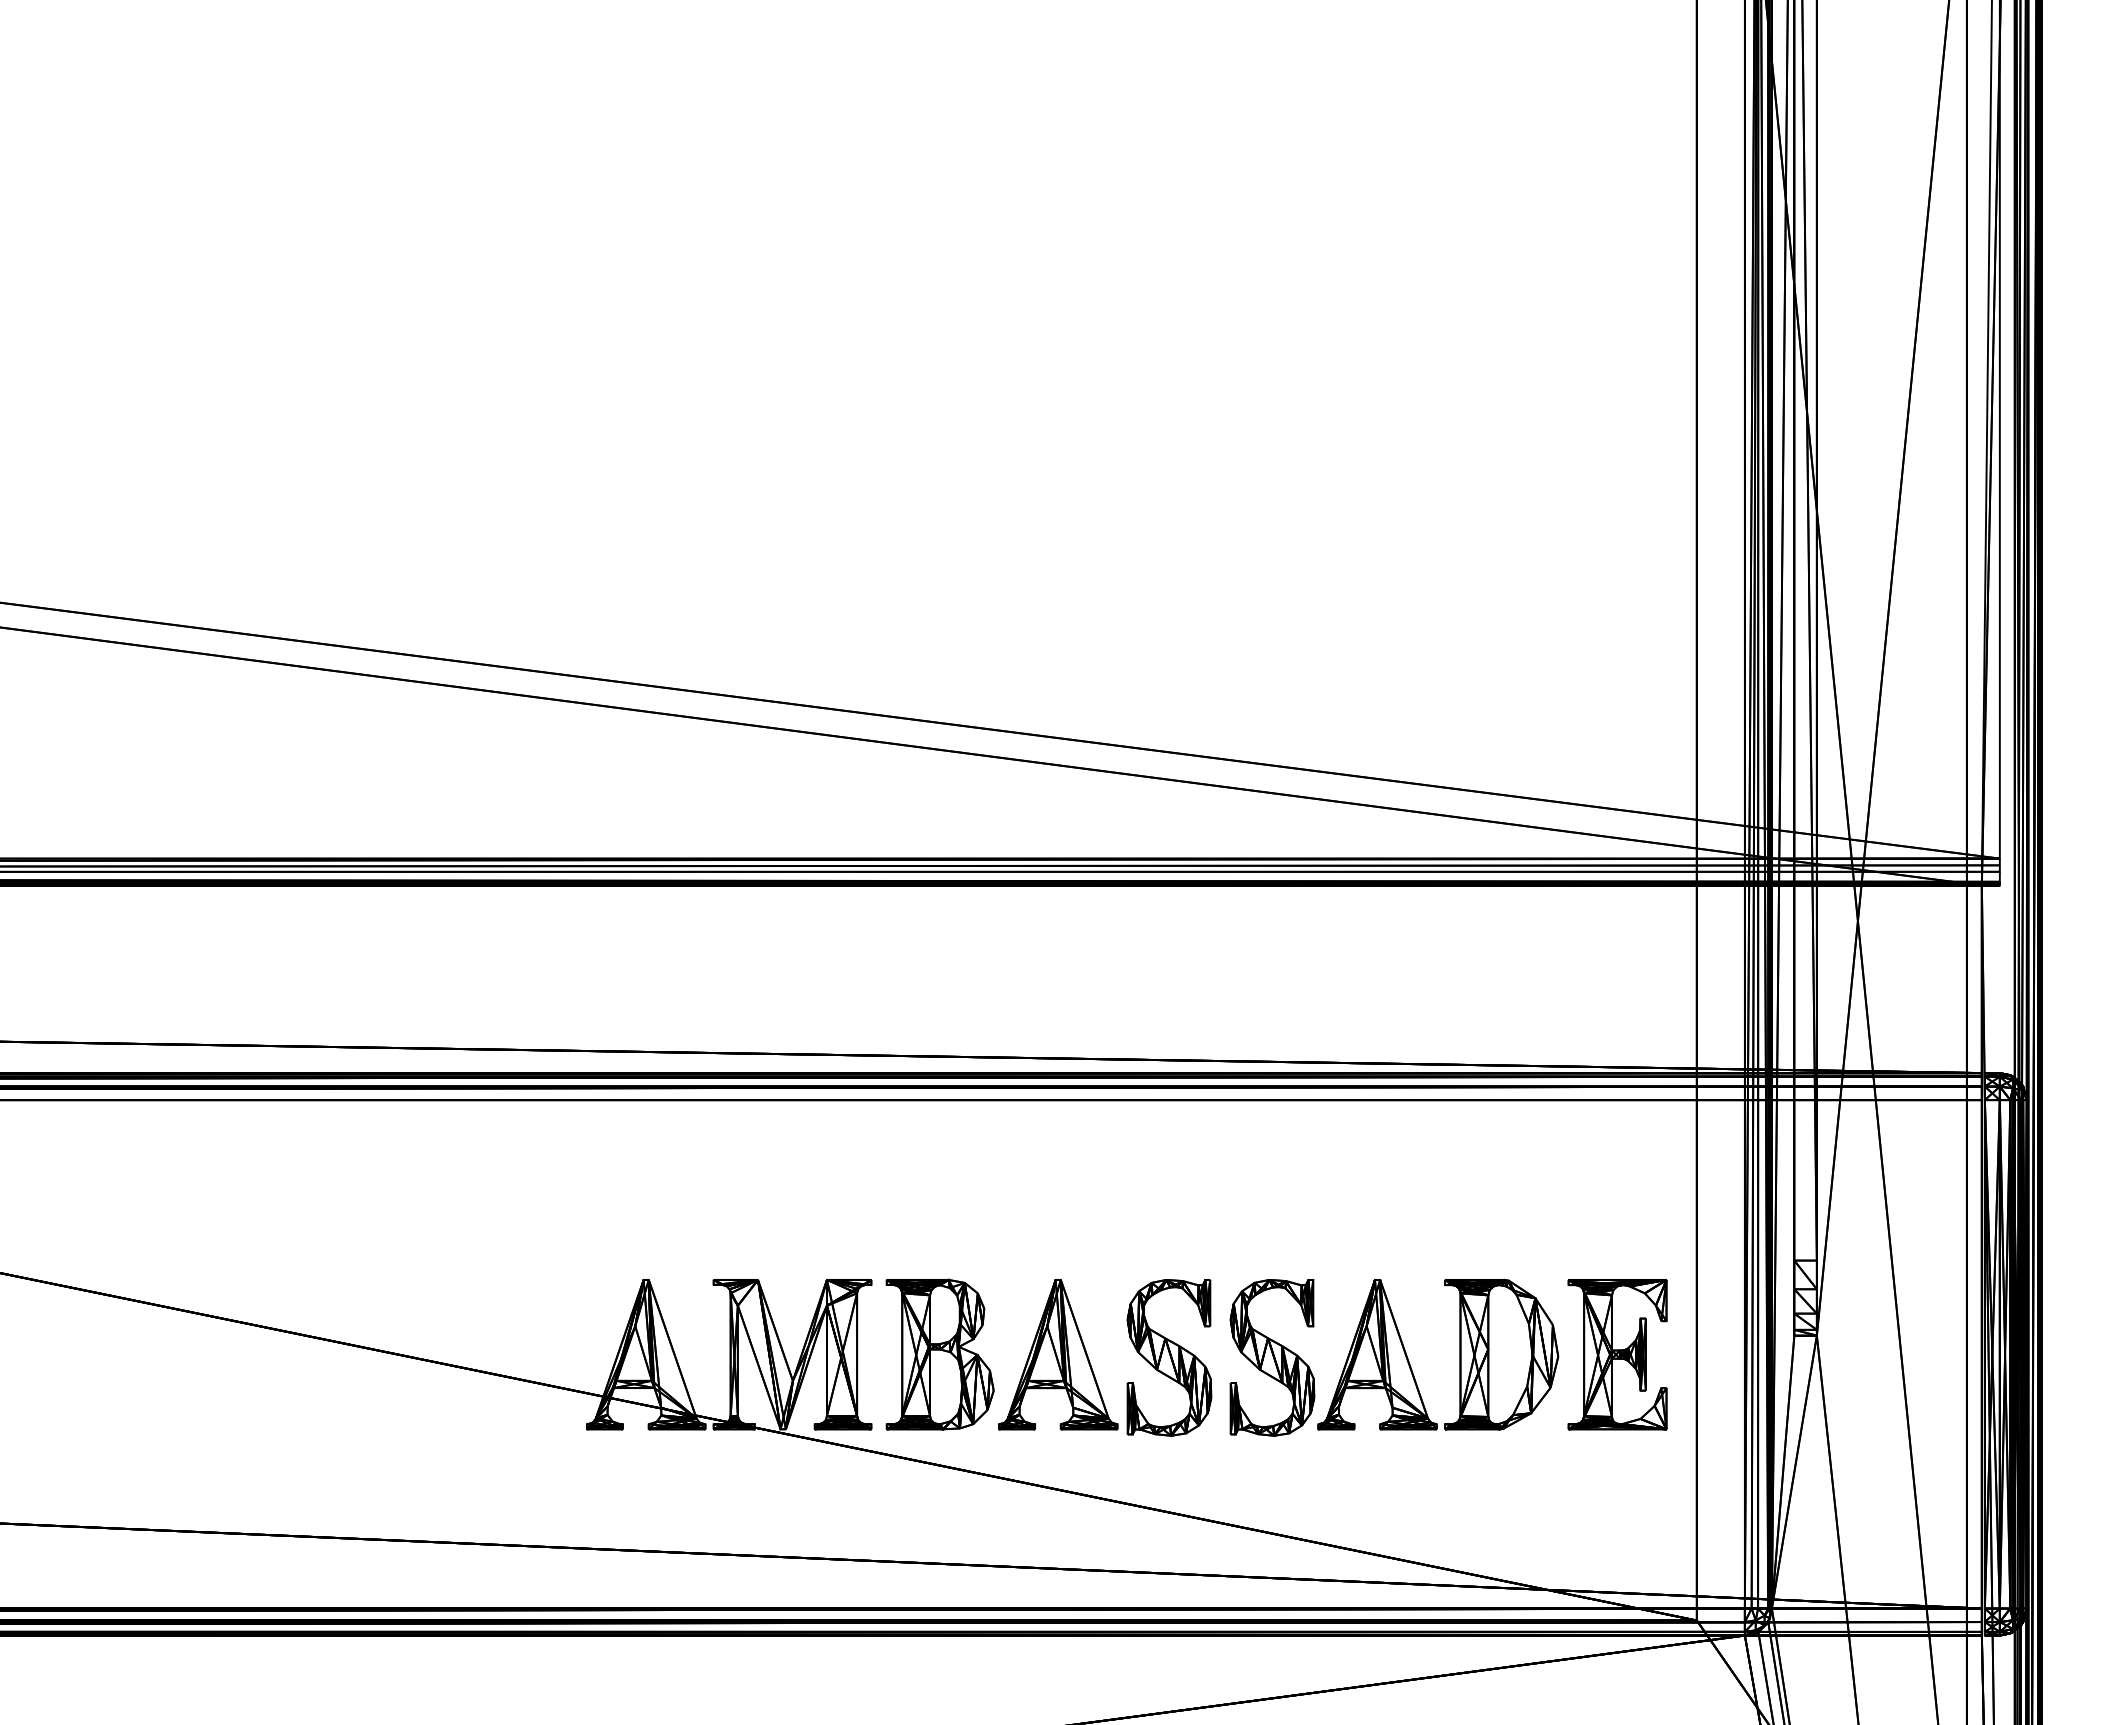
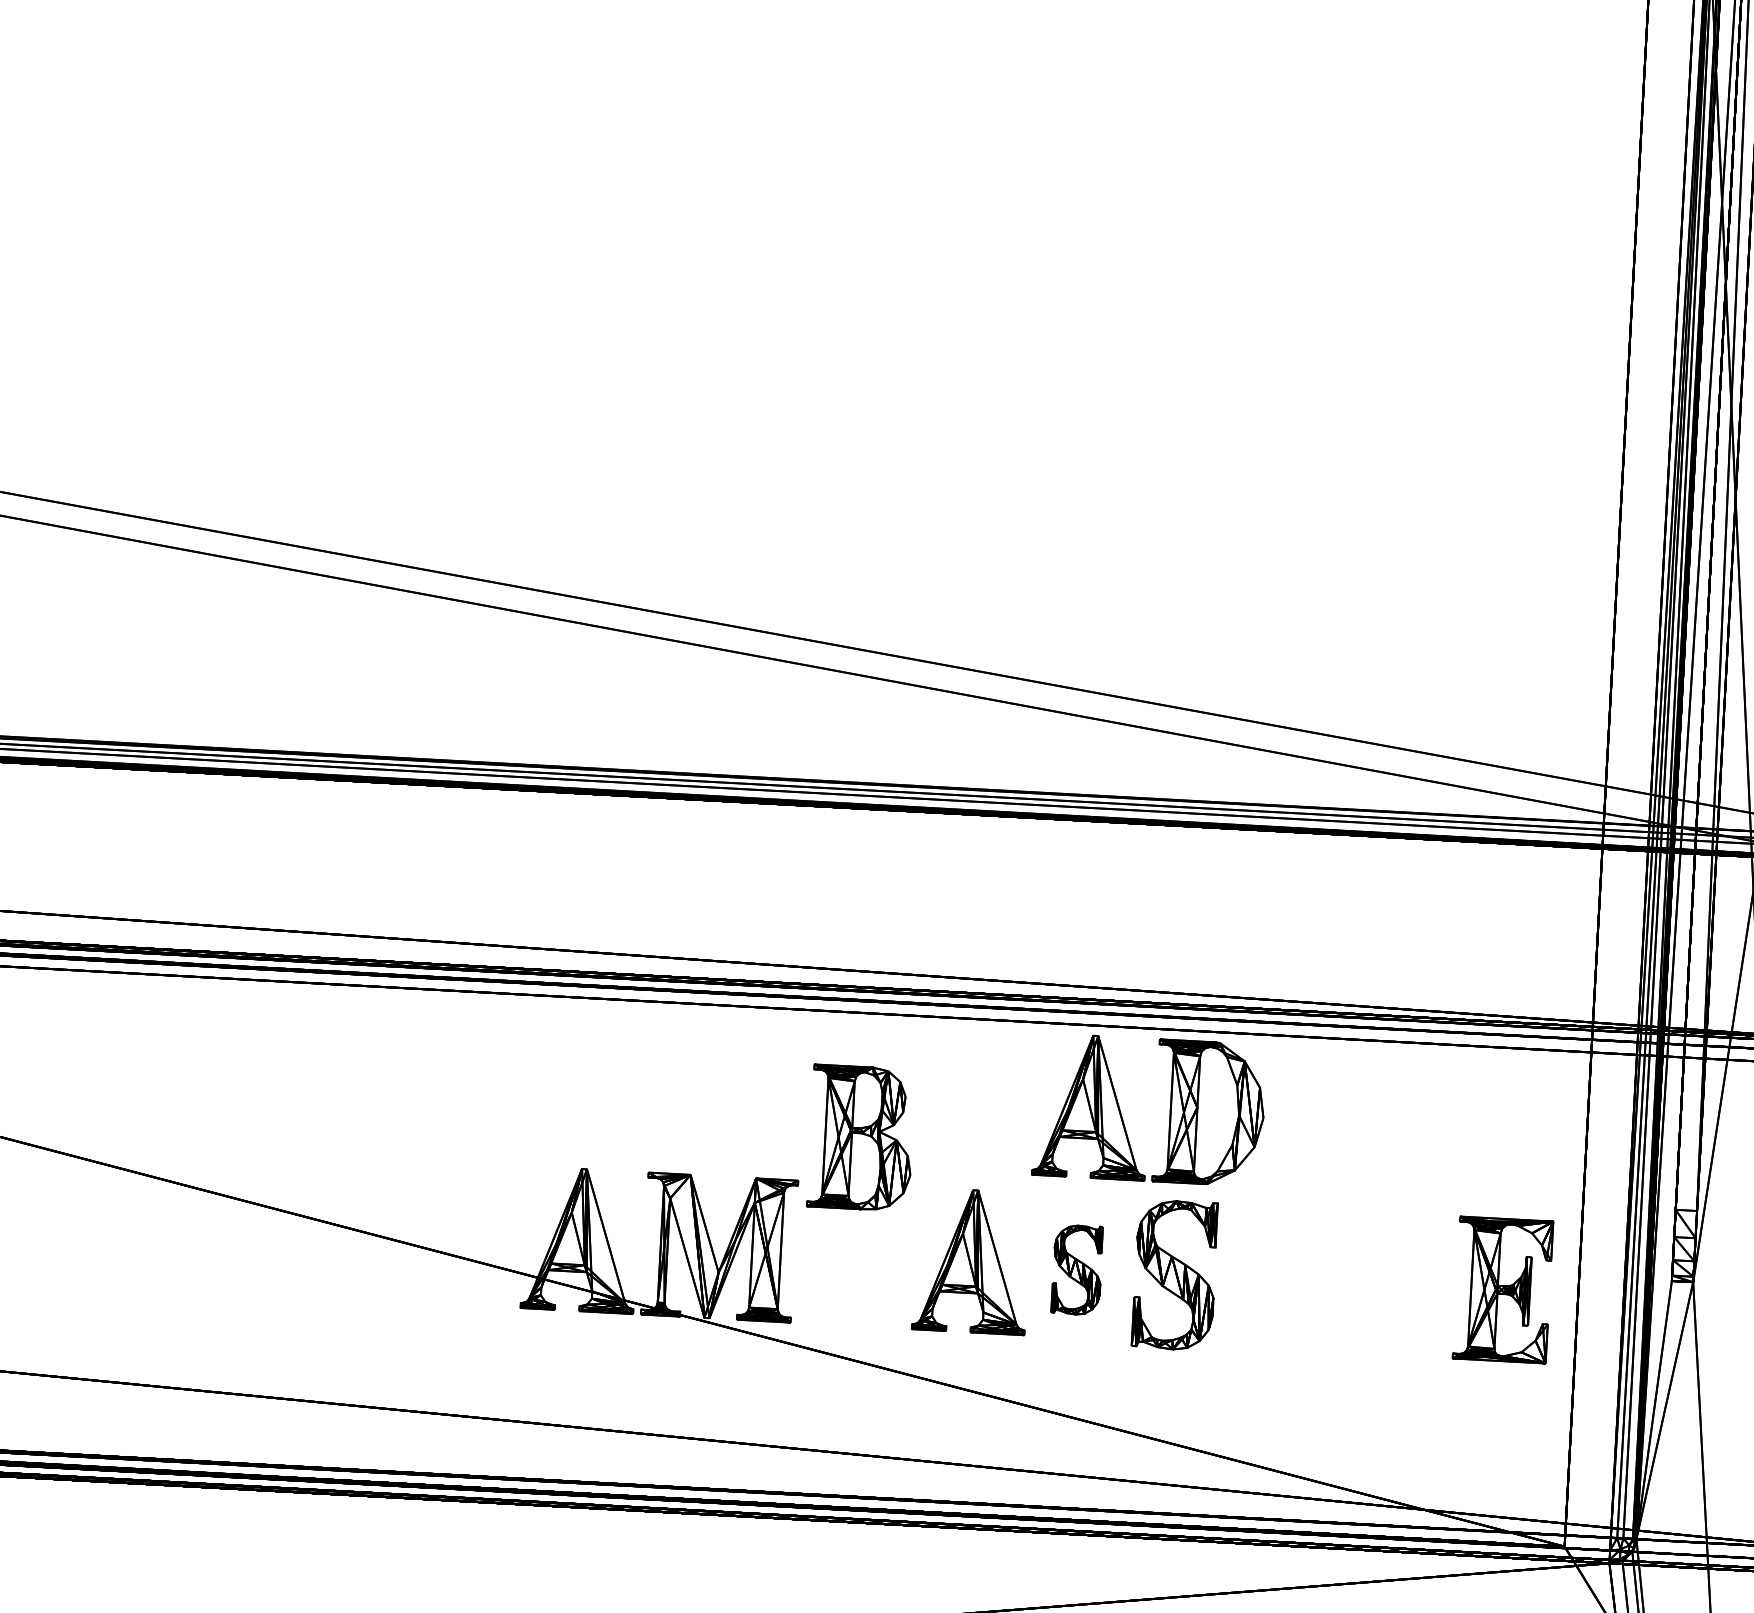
part: (939, 1354) -> (860, 1138), moved
part: (1459, 1354) -> (1169, 1110), moved
part: (1169, 1357) -> (1077, 1269), size x0.6

